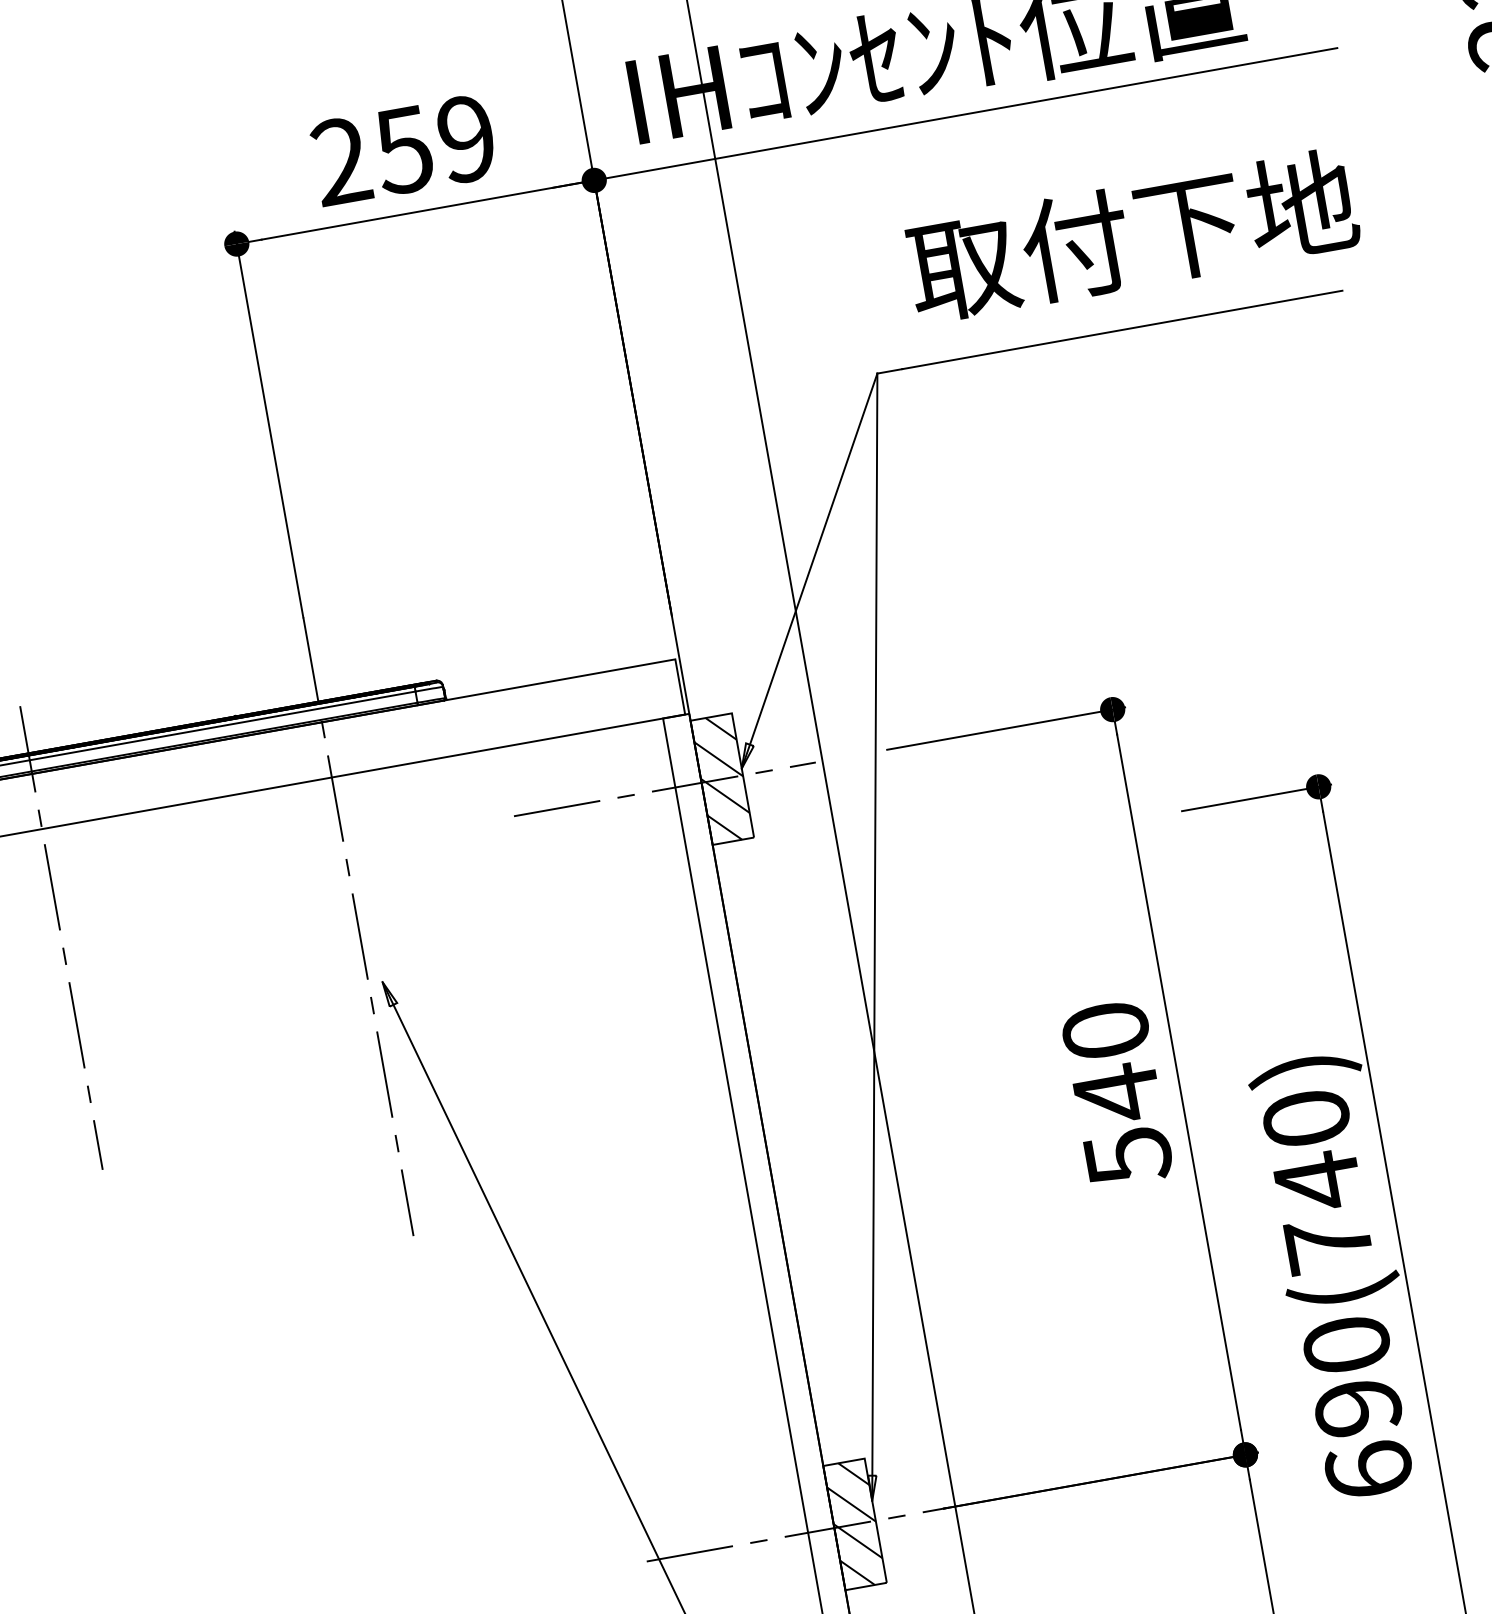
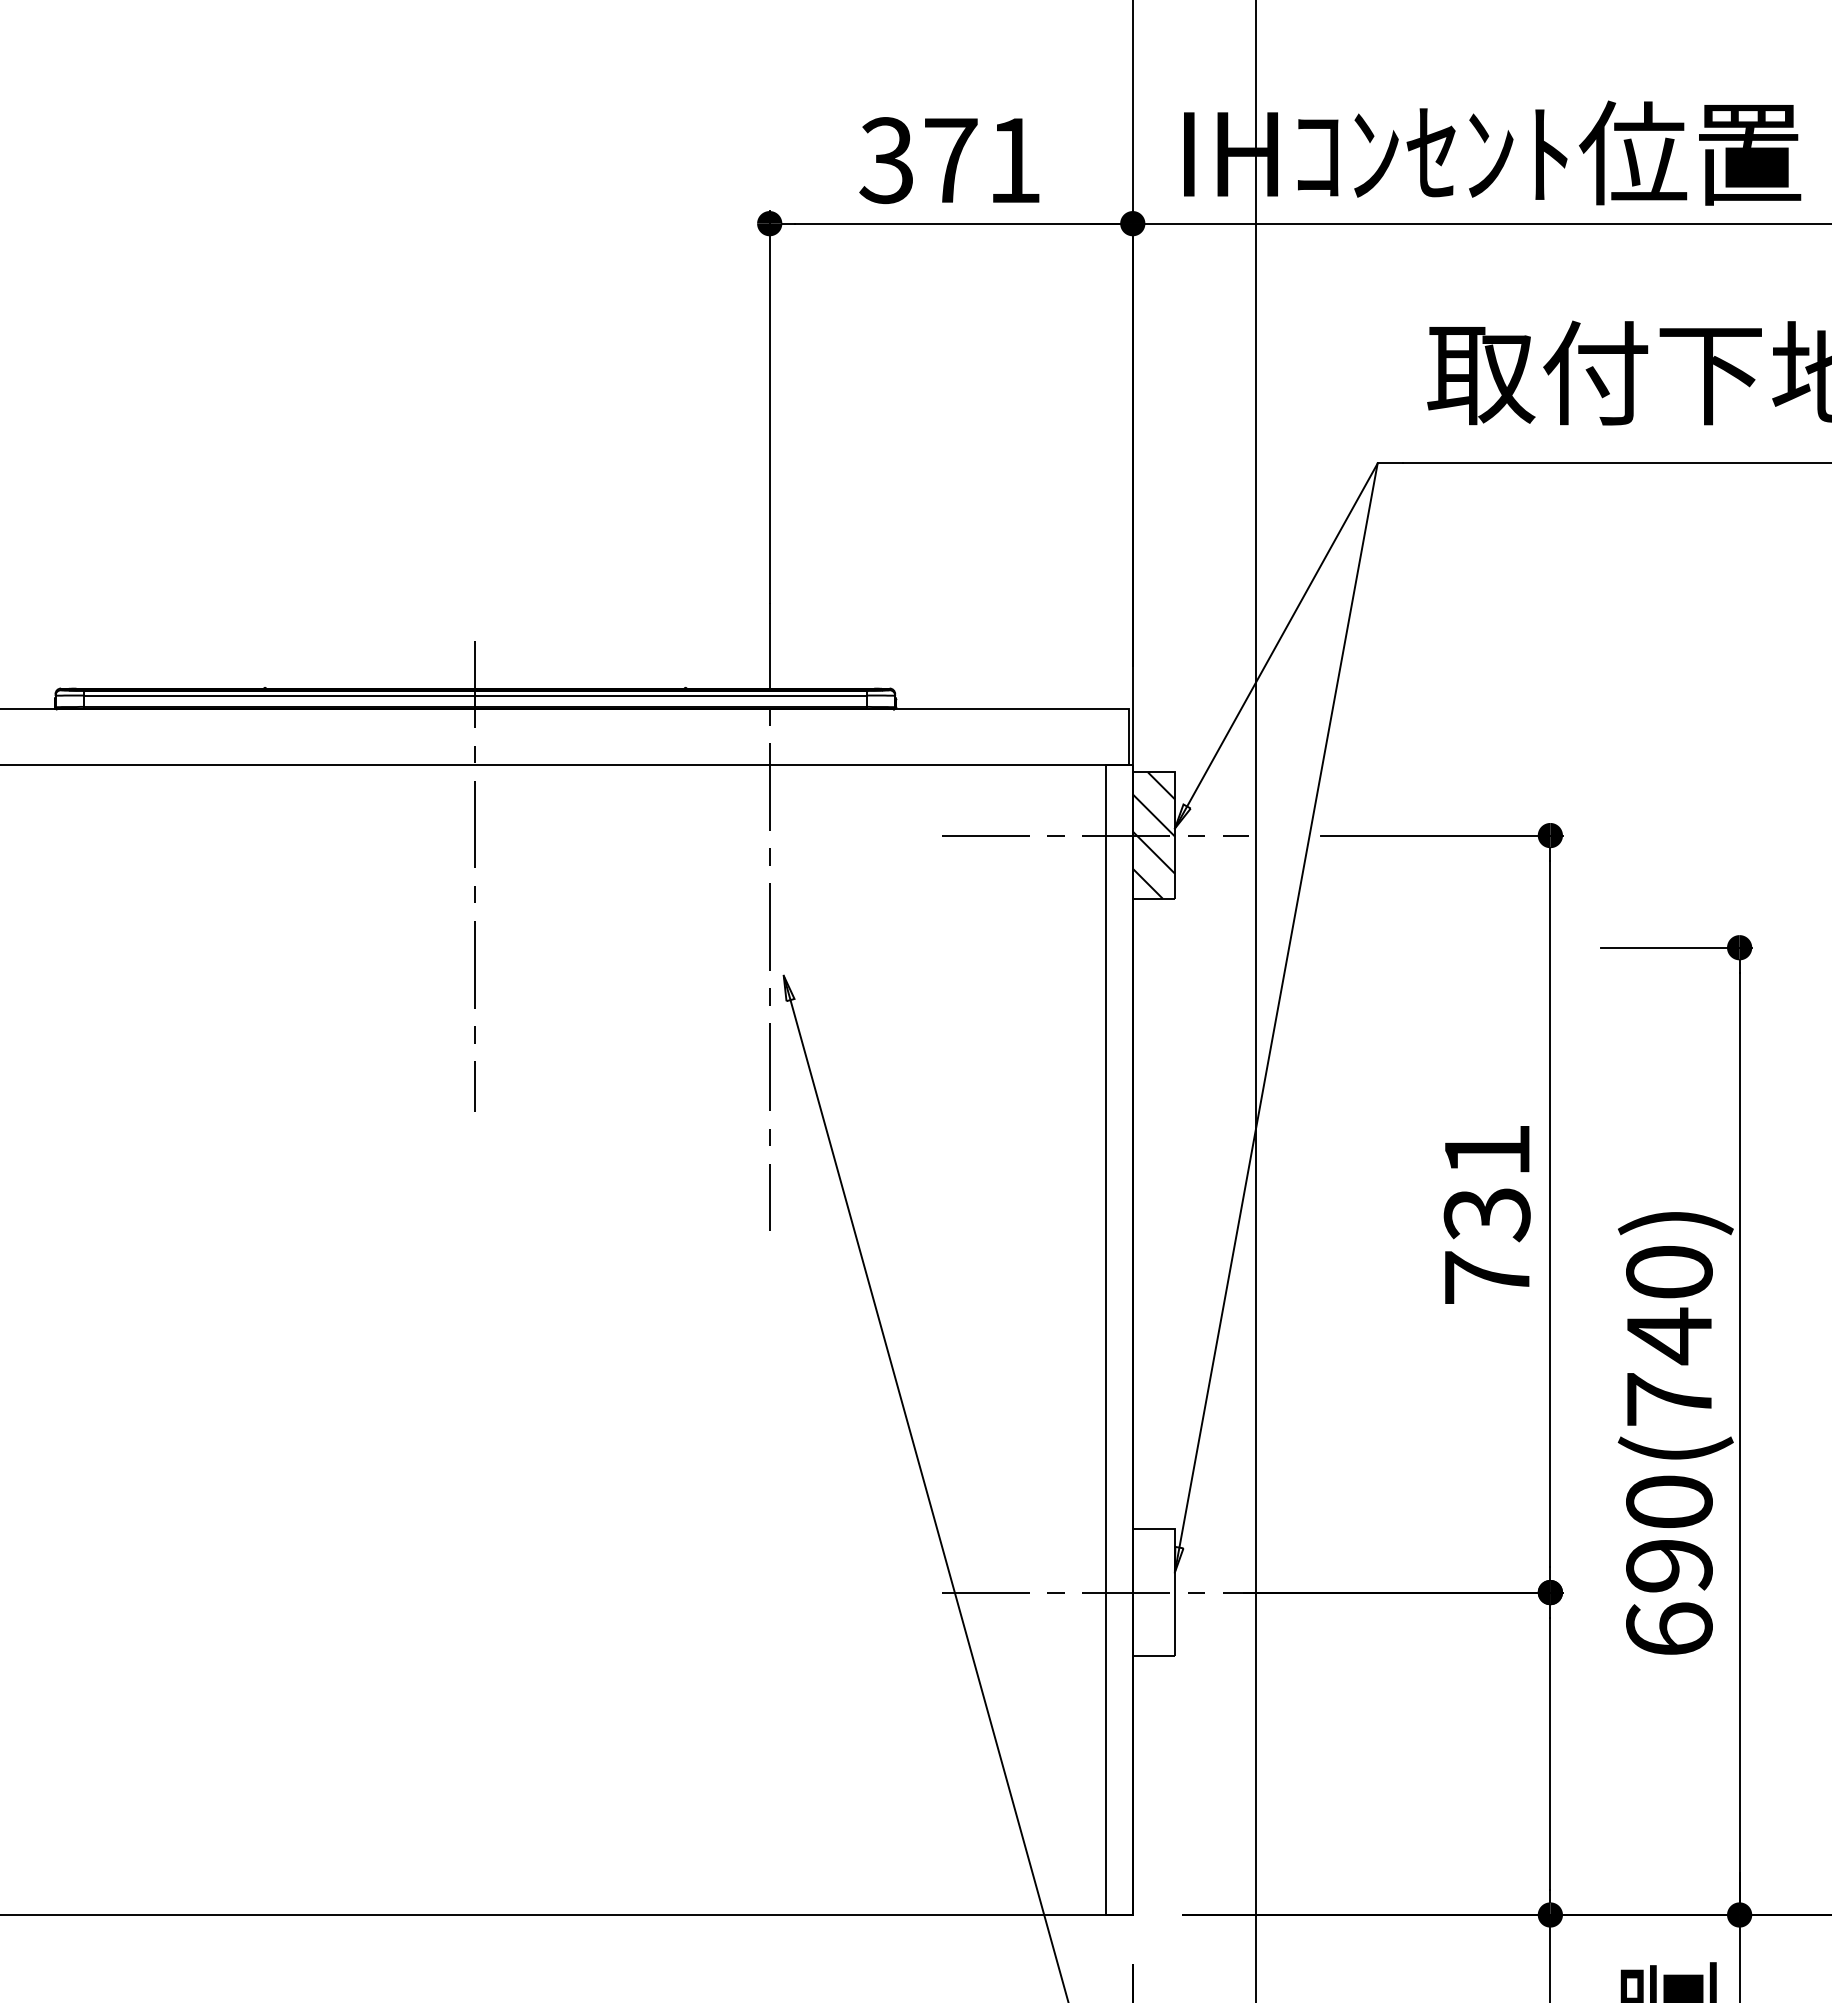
text: (402, 150) -> (949, 160), 259 -> 371
text: (1116, 1094) -> (1486, 1215), 540 -> 731
hatch: (854, 1524) -> (1153, 1592), removed

